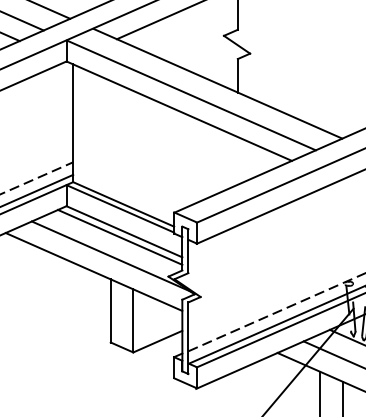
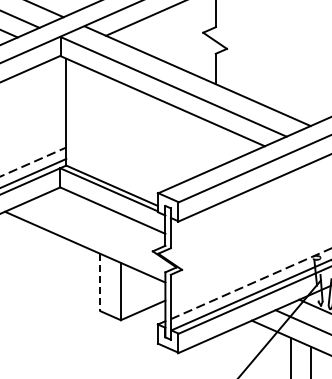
line: (119, 237) -> (108, 215), removed
line: (110, 255) -> (100, 232), removed
line: (110, 310) -> (100, 282), solid -> dashed

